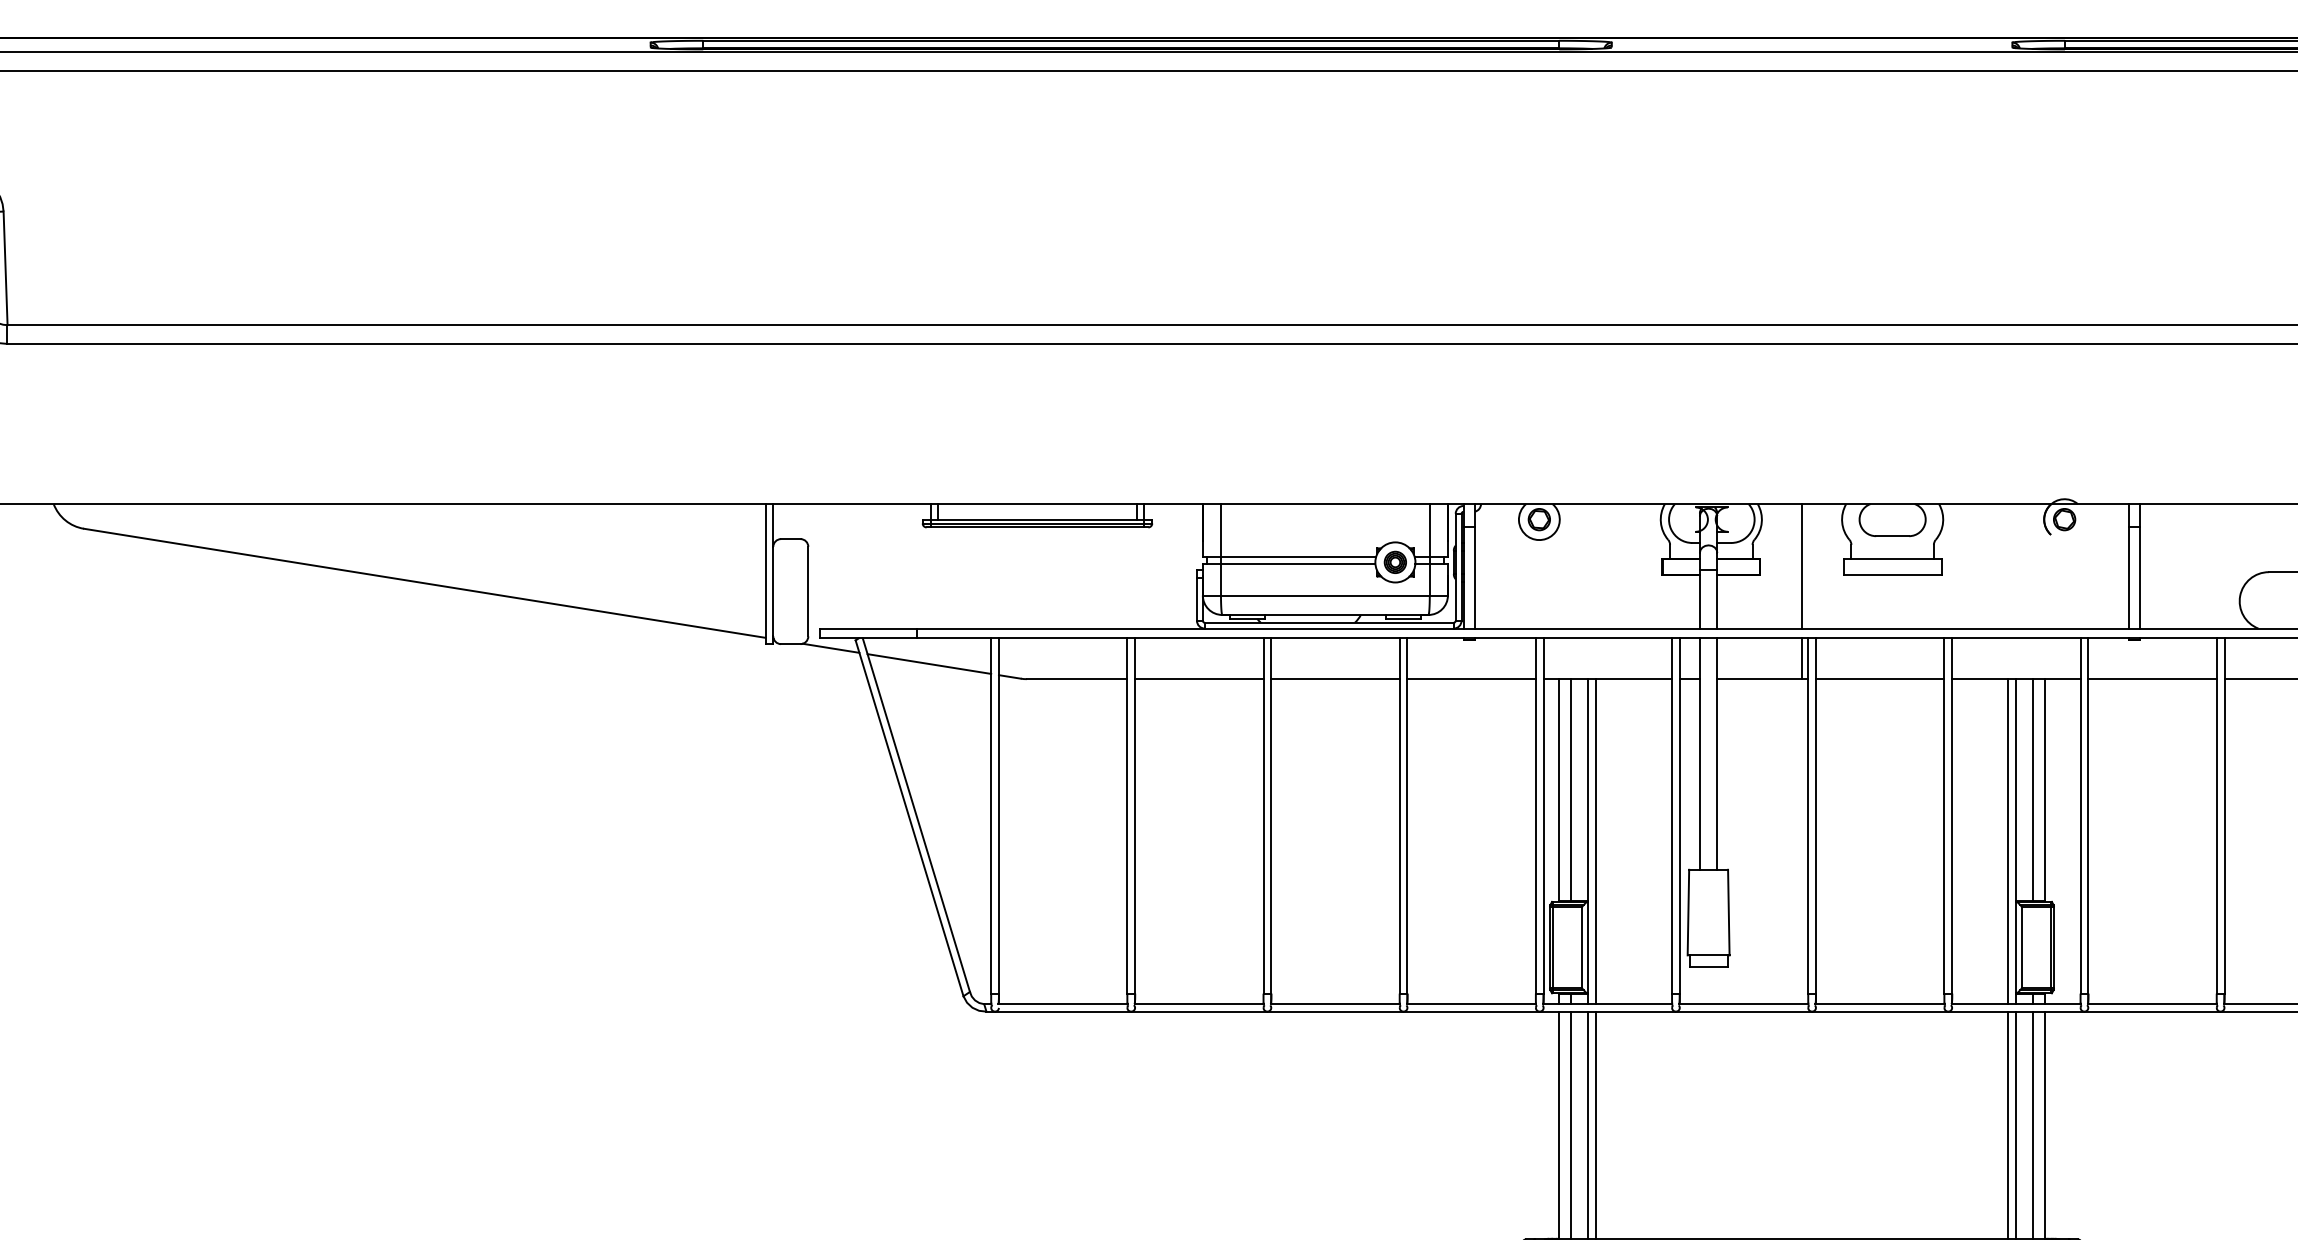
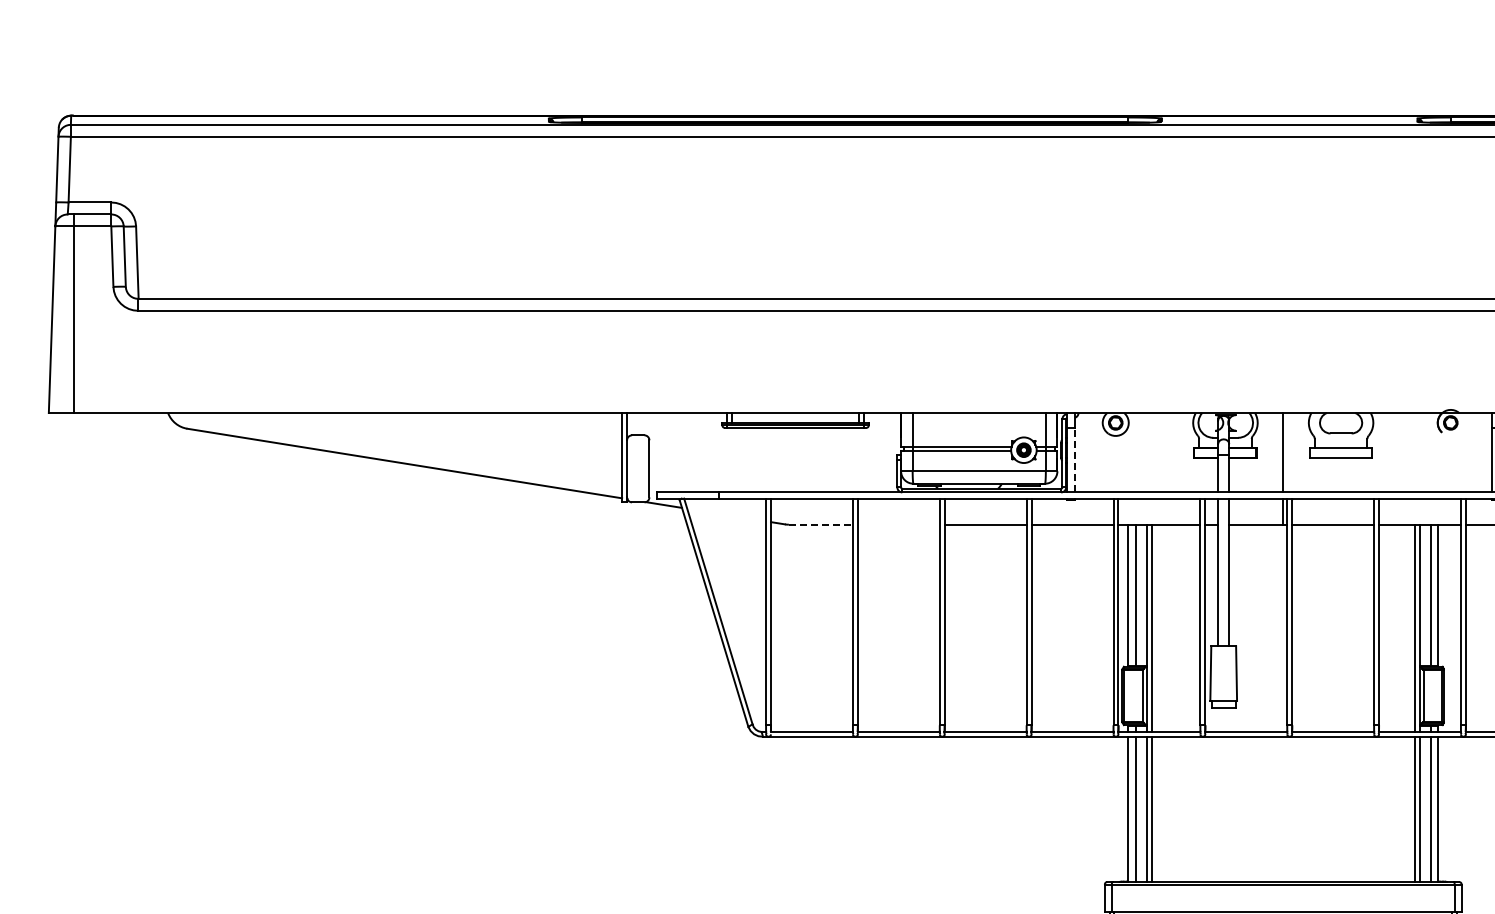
line: (1474, 576) -> (1074, 459), solid -> dashed
line: (929, 663) -> (726, 514), removed
line: (1078, 678) -> (821, 524), solid -> dashed
line: (1198, 678) -> (898, 524), removed

